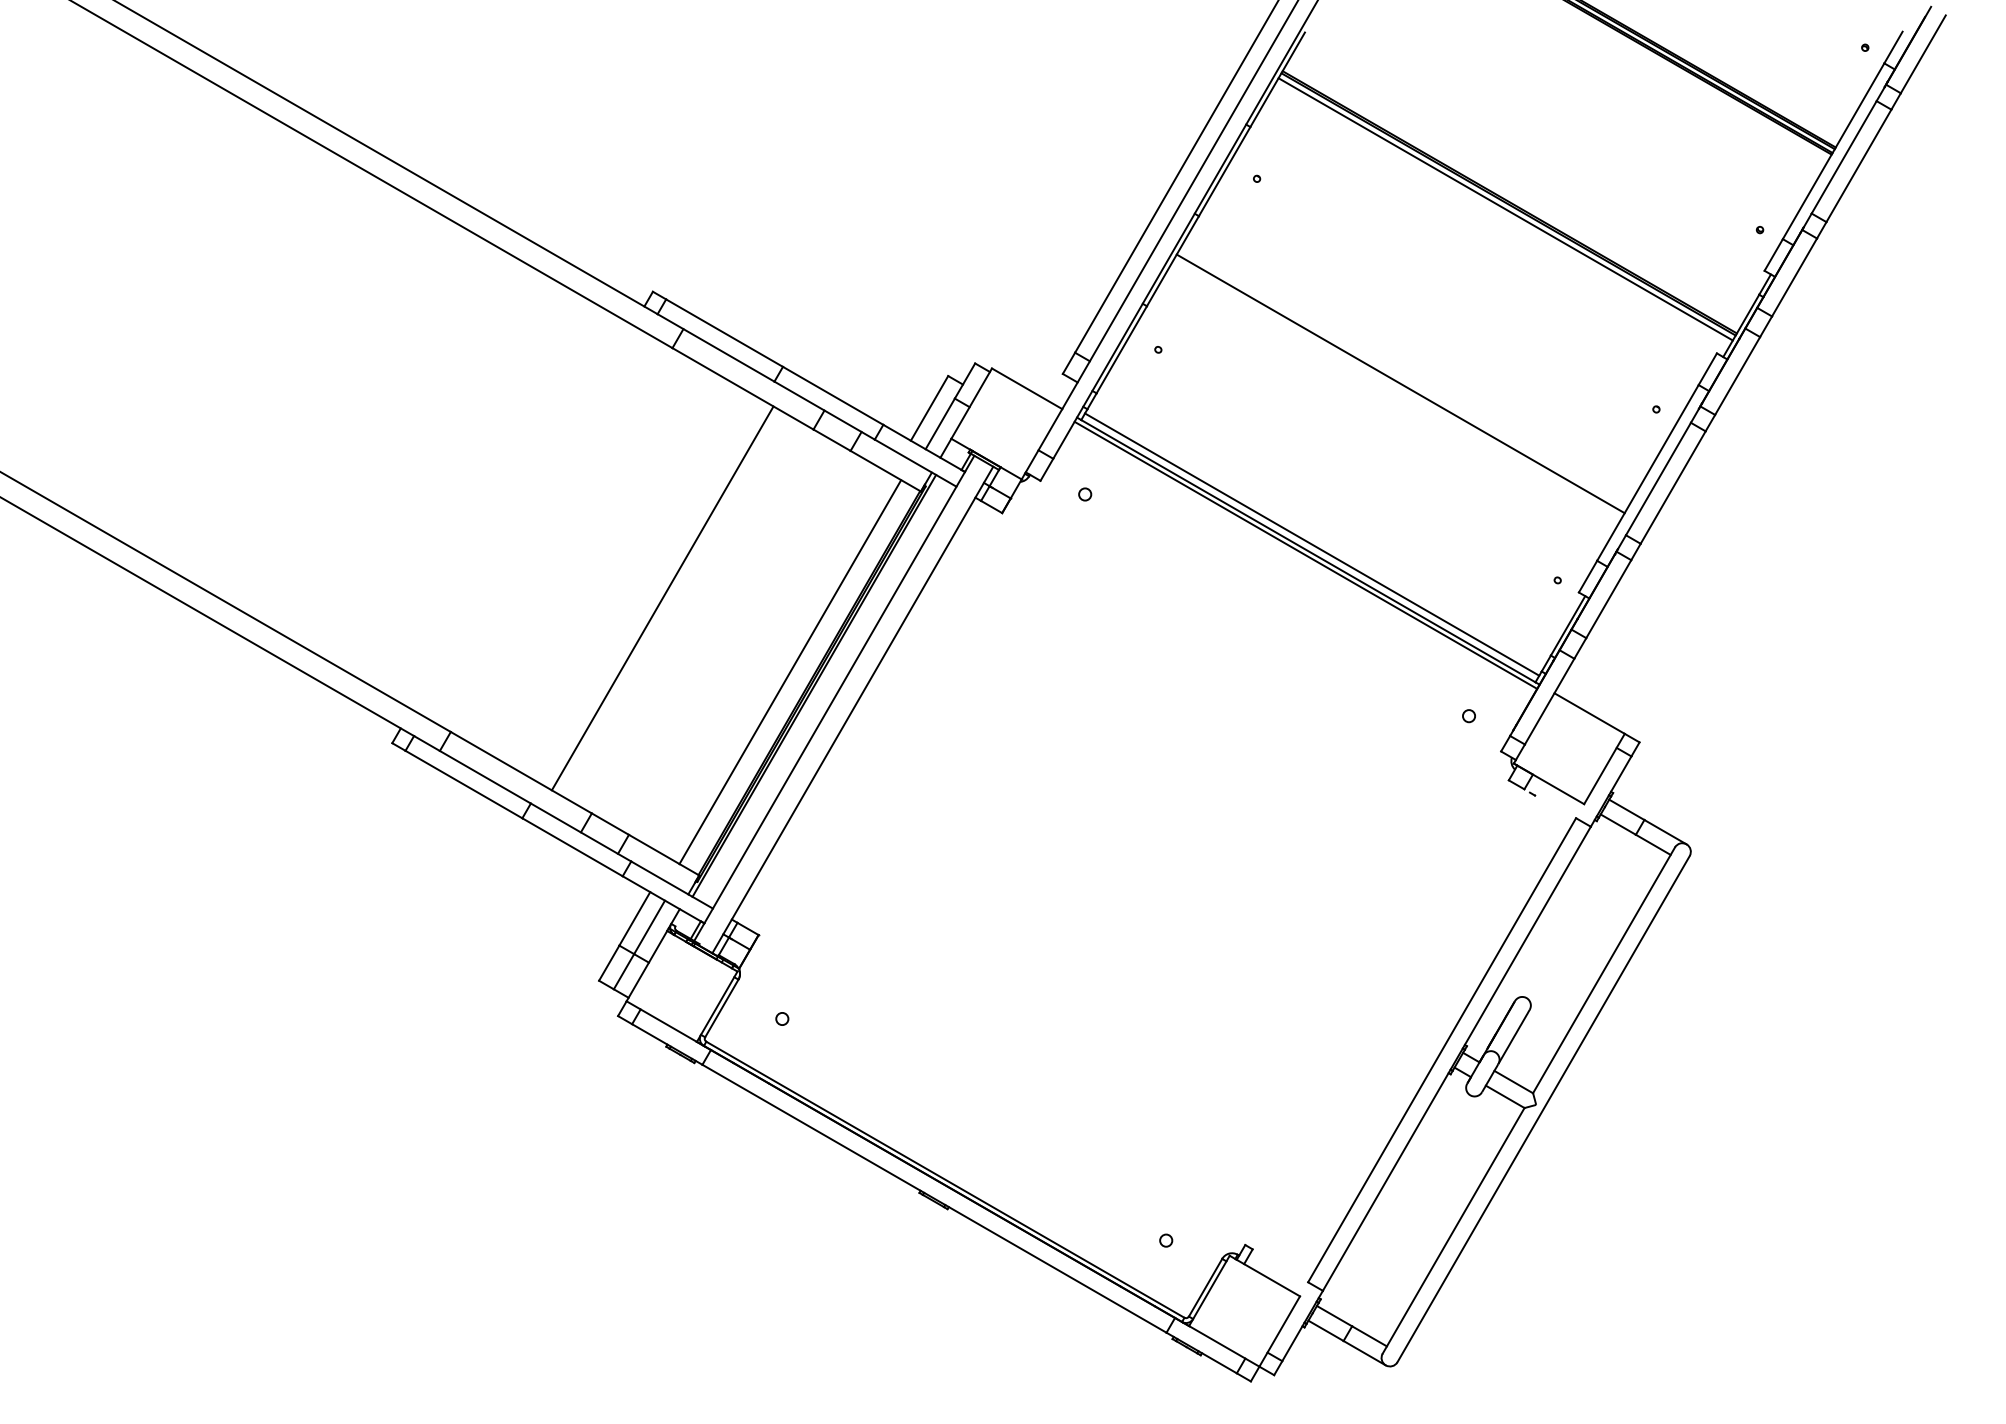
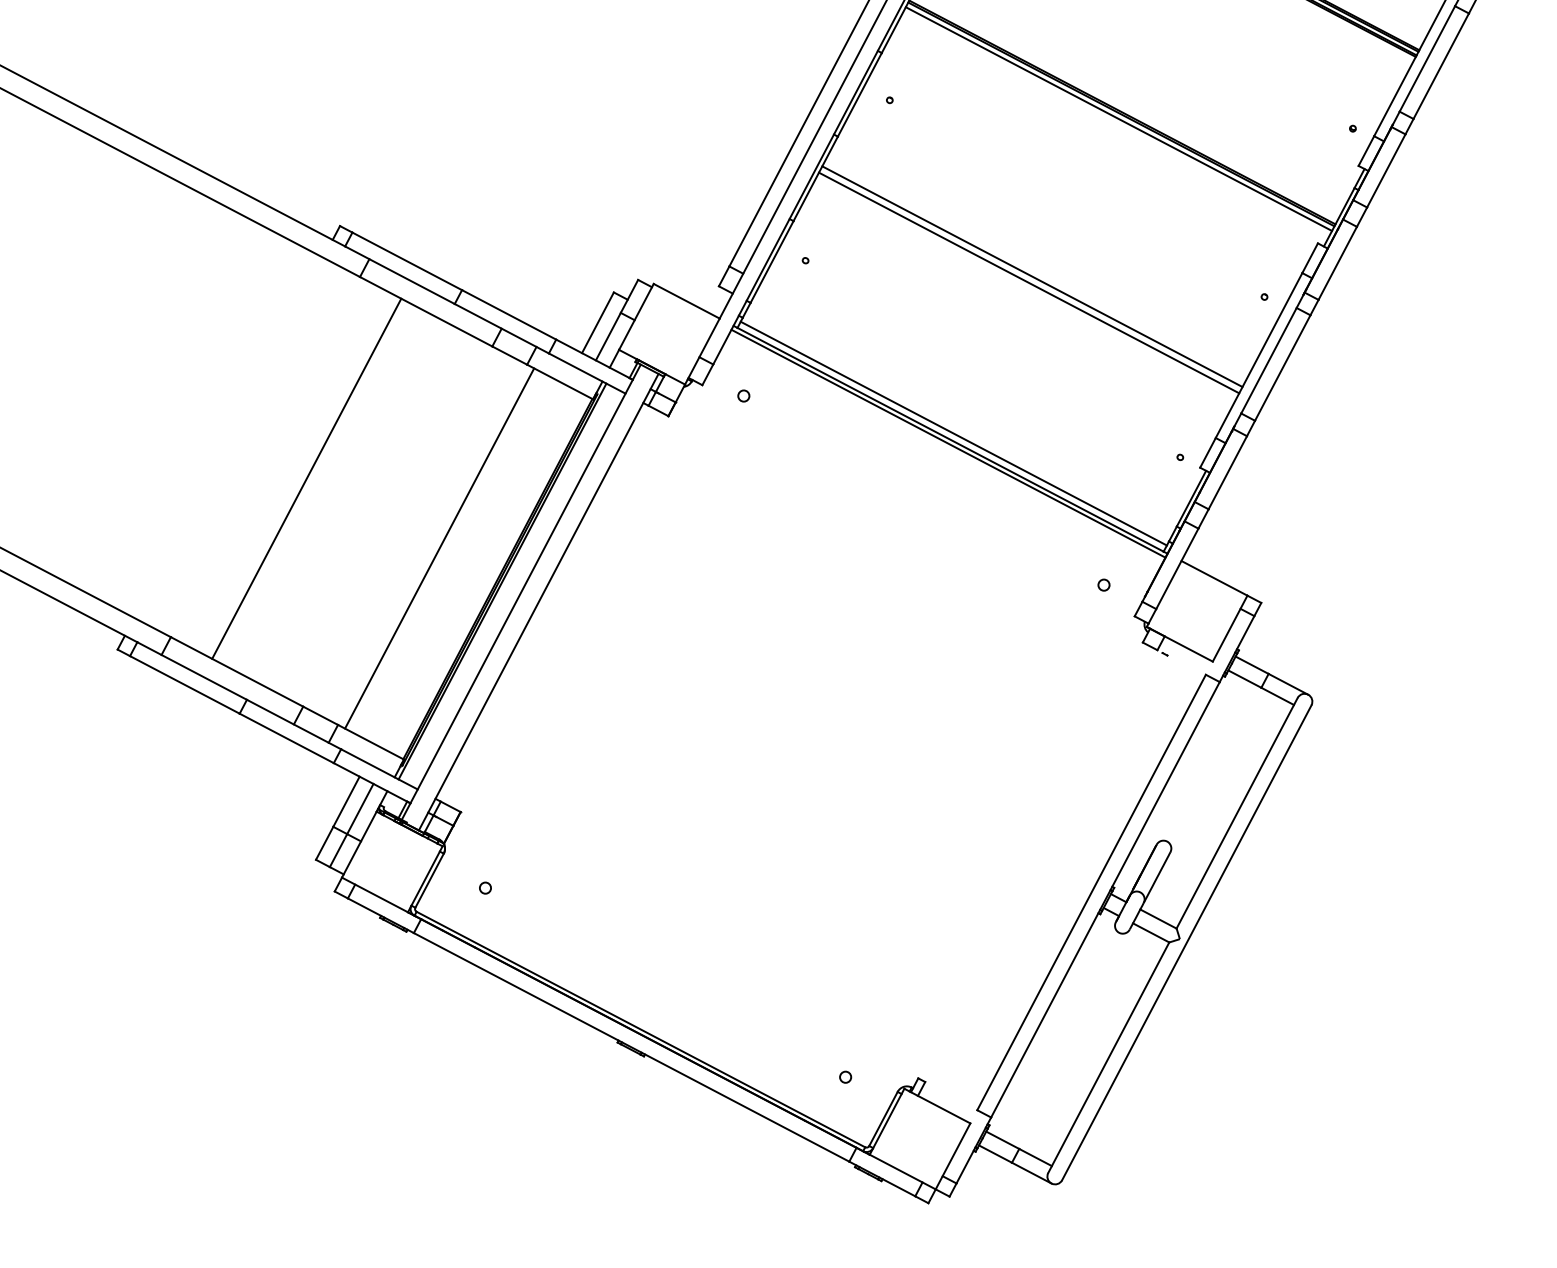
line: (1404, 376) -> (1032, 276), added
line: (662, 598) -> (306, 478), moved
line: (790, 672) -> (439, 548), moved

